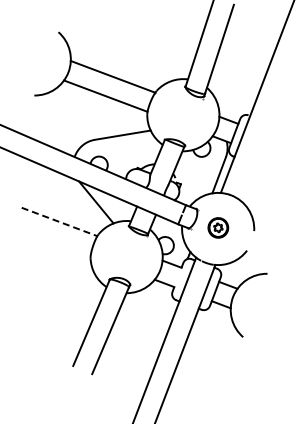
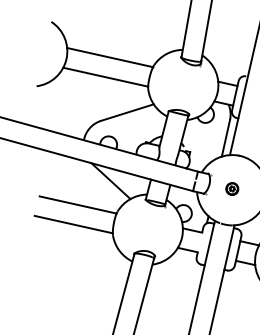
line: (60, 222) -> (79, 205), dashed -> solid
part: (218, 227) -> (232, 188), size x0.62
line: (51, 240) -> (72, 223), added

